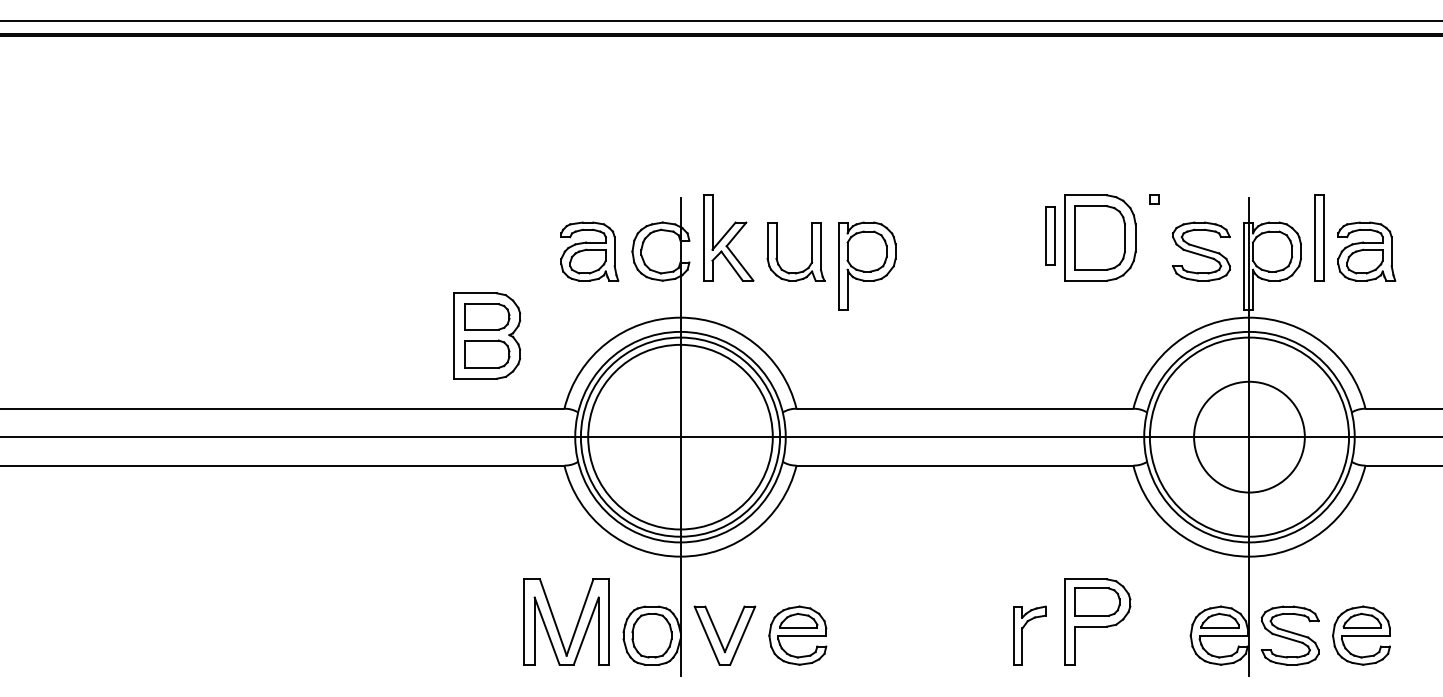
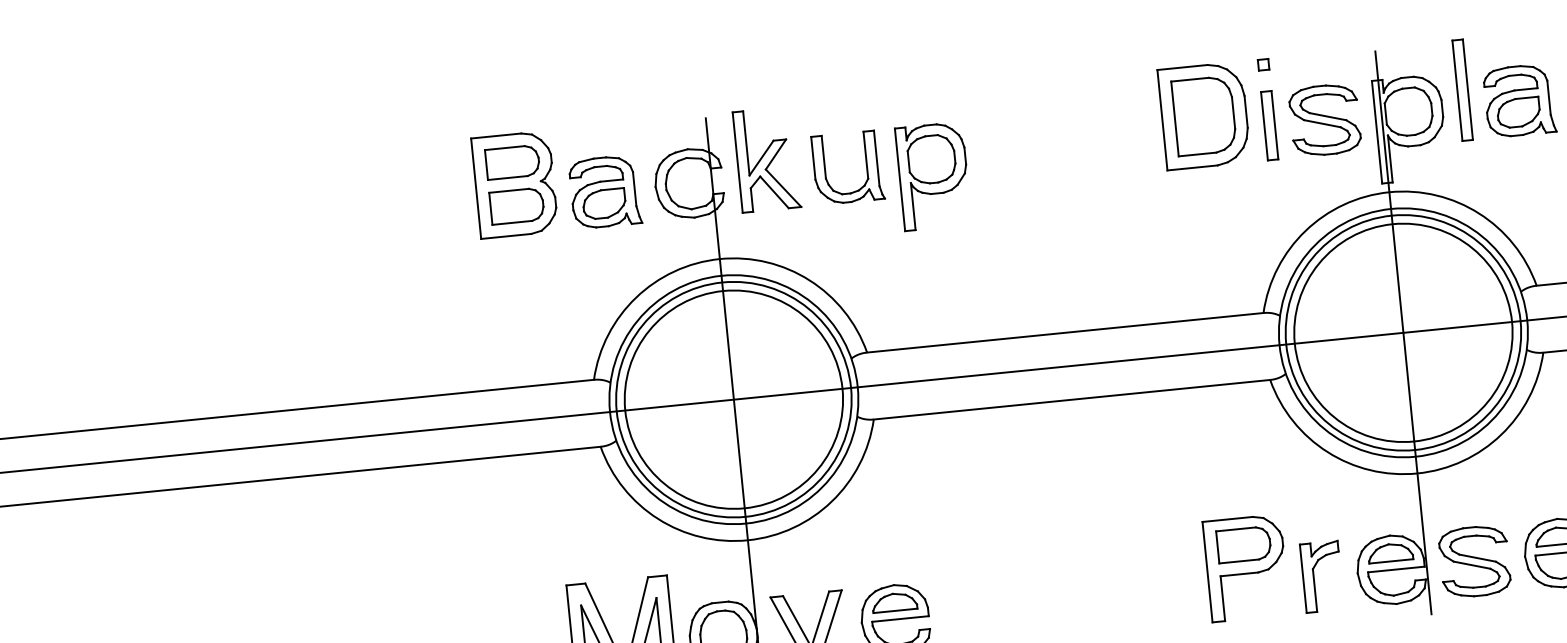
part: (1050, 235) -> (1269, 125), moved
part: (487, 335) -> (515, 184), moved
circle: (1249, 436) -> (1403, 332), size x1.67
part: (1022, 635) -> (1313, 577), moved

